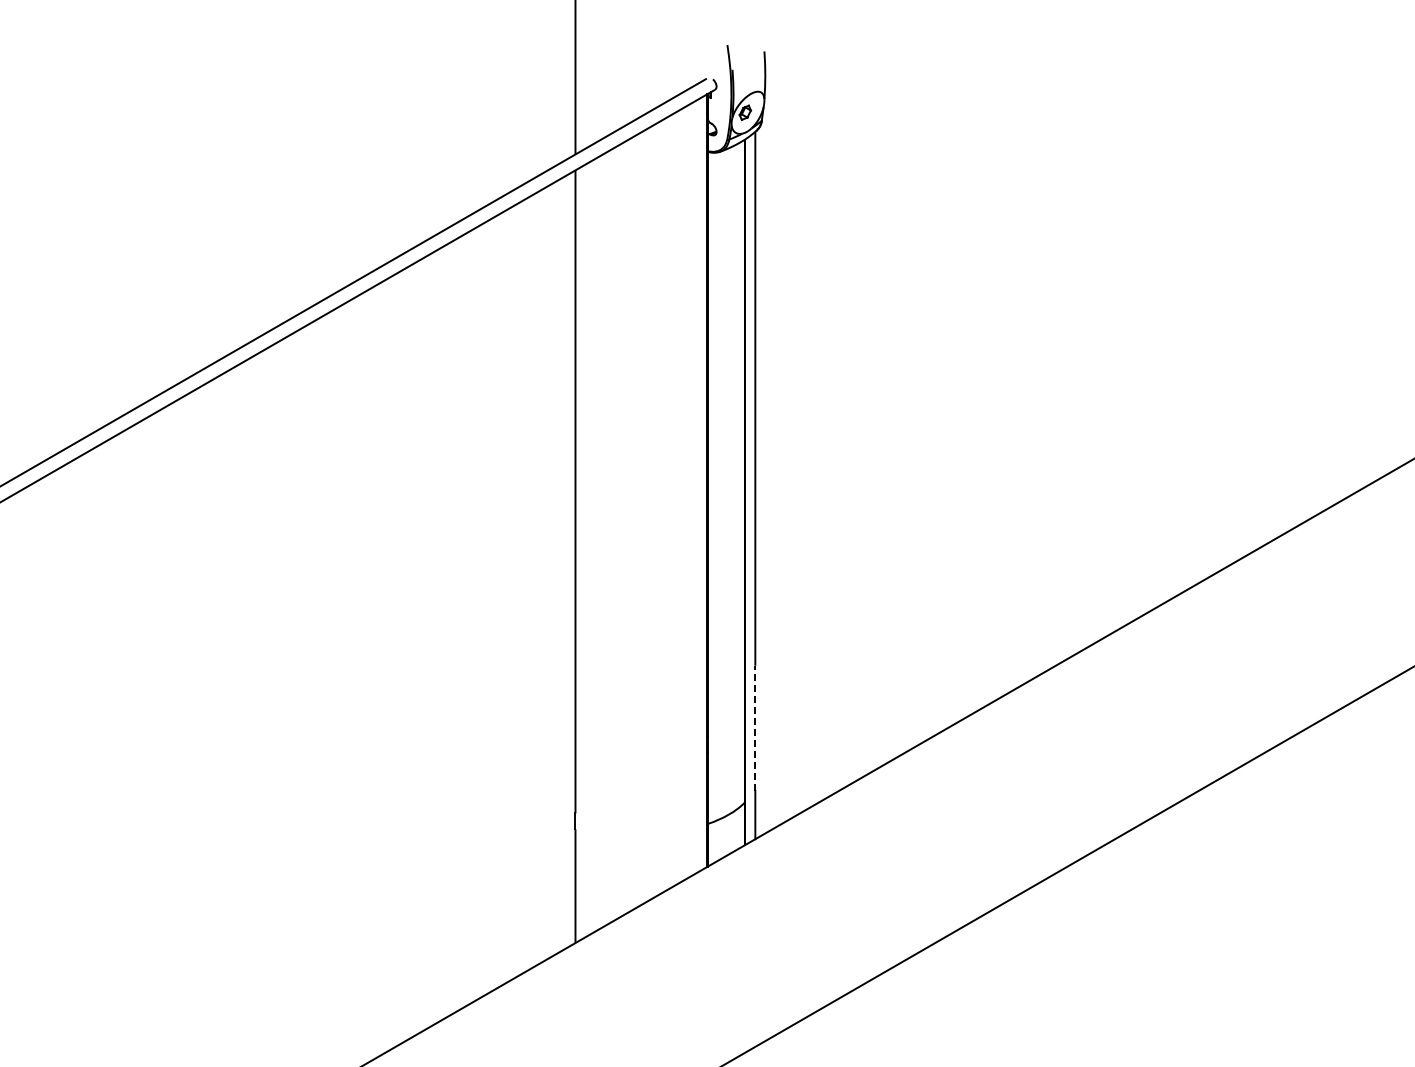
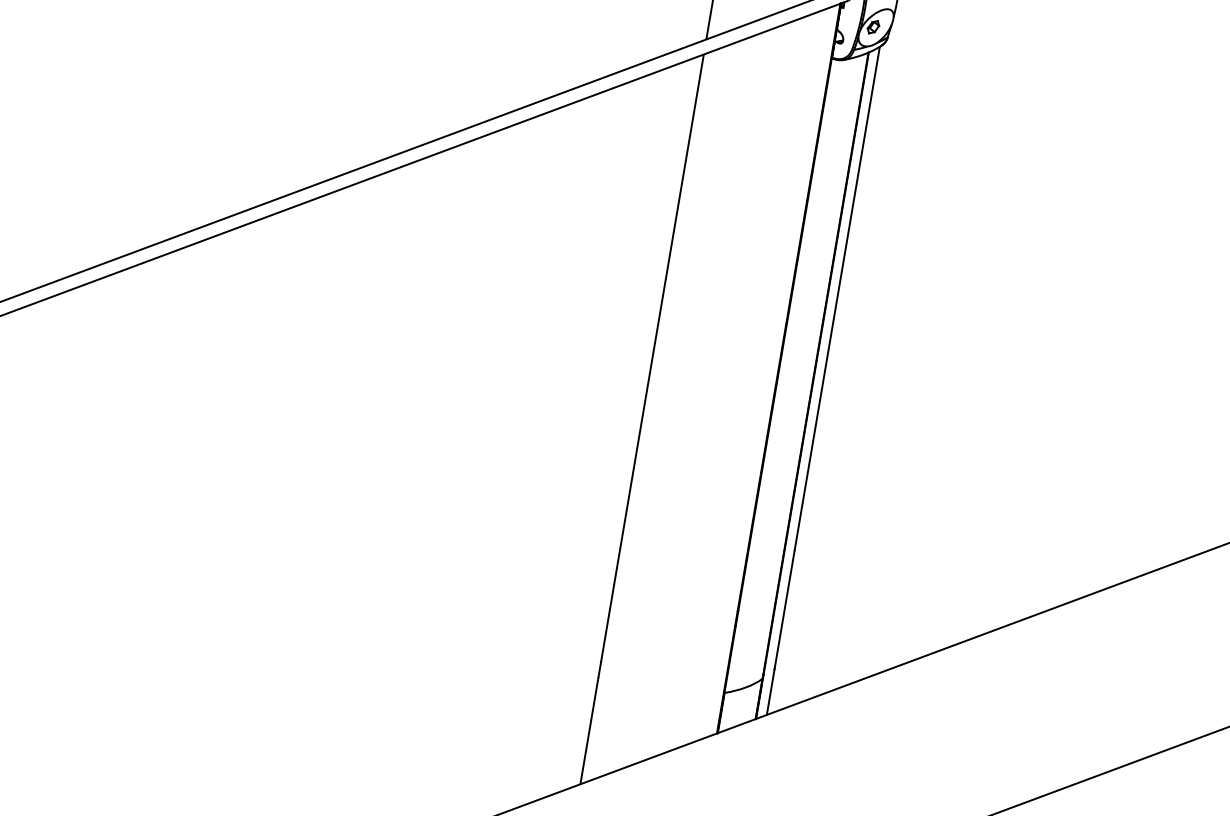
line: (755, 728) -> (784, 610), dashed -> solid

